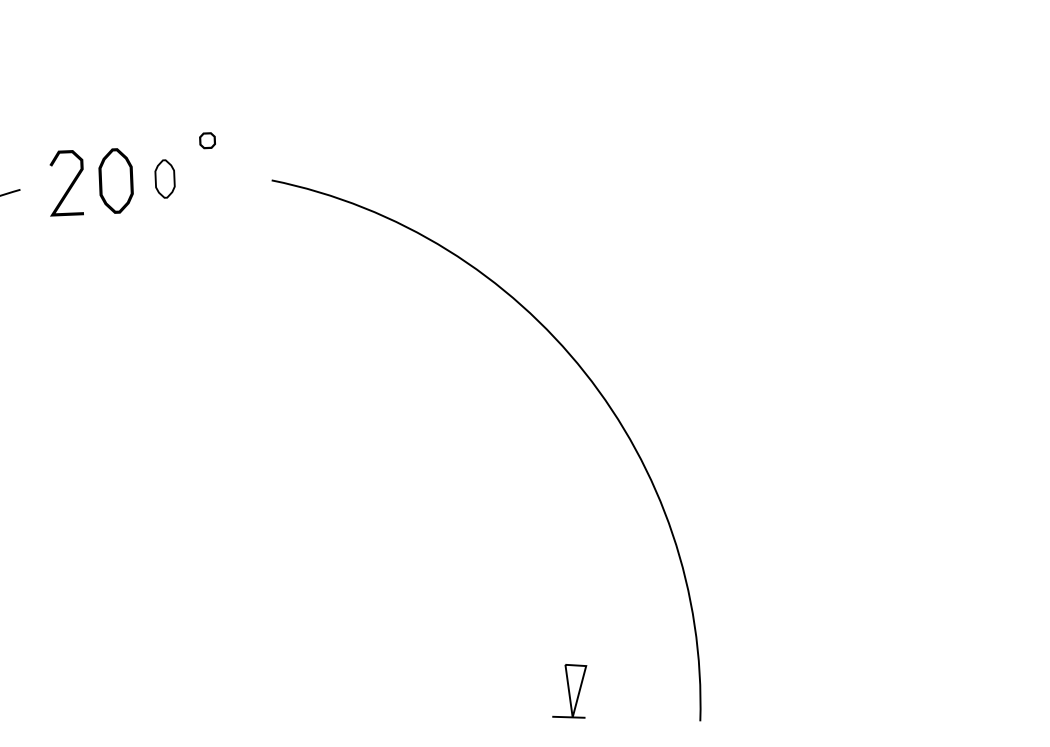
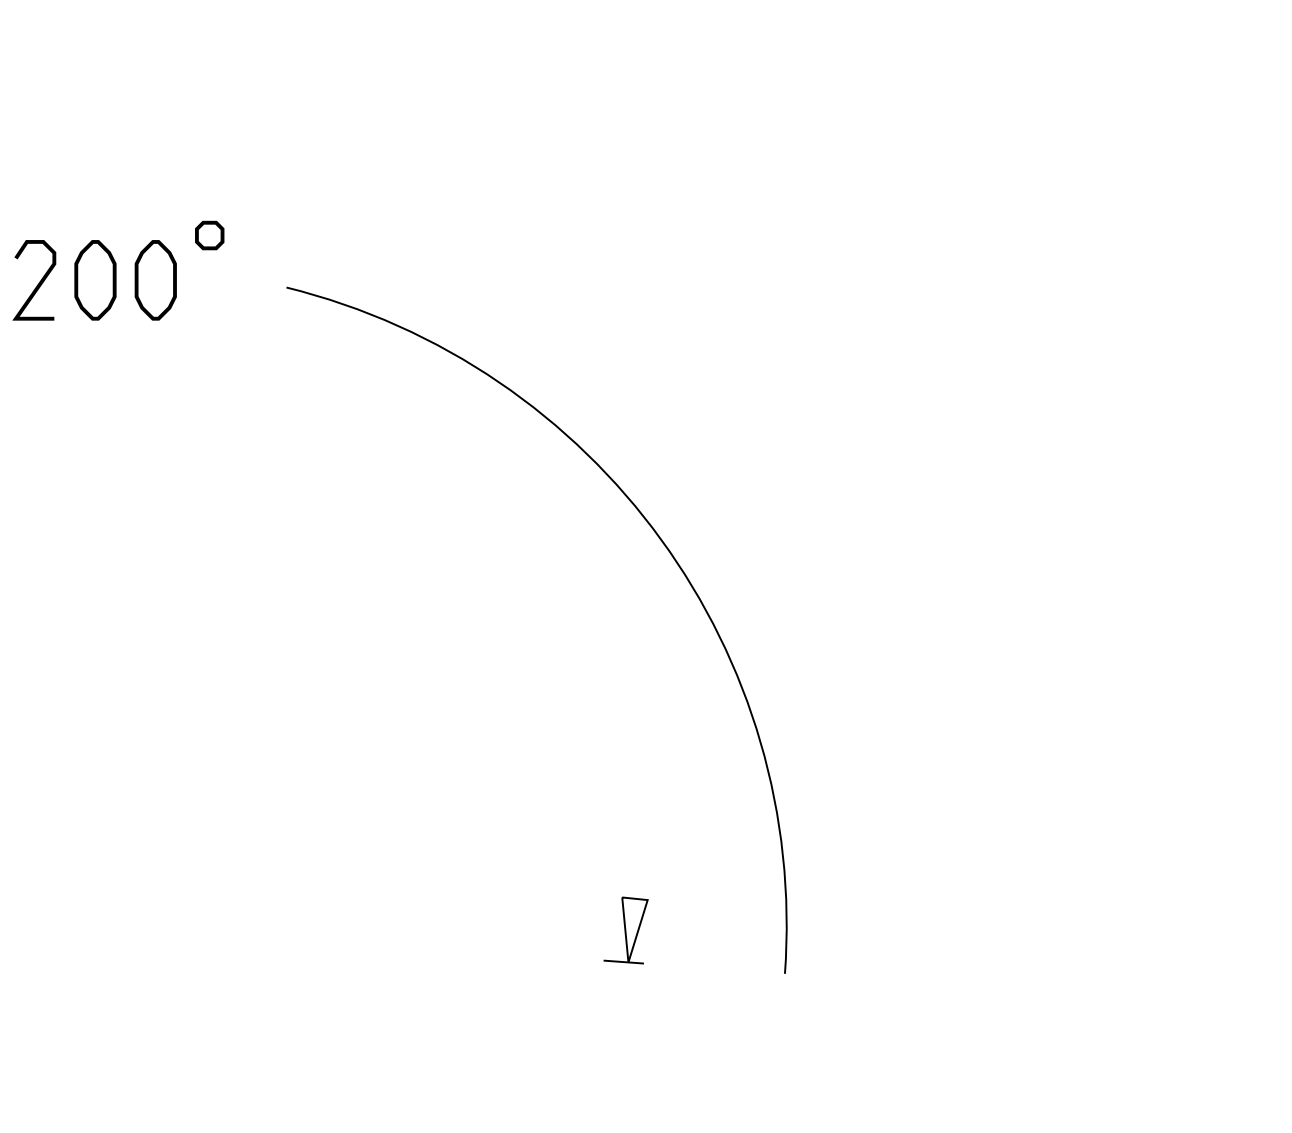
part: (207, 140) -> (209, 235), size x1.43
part: (164, 179) -> (155, 280), size x1.67

